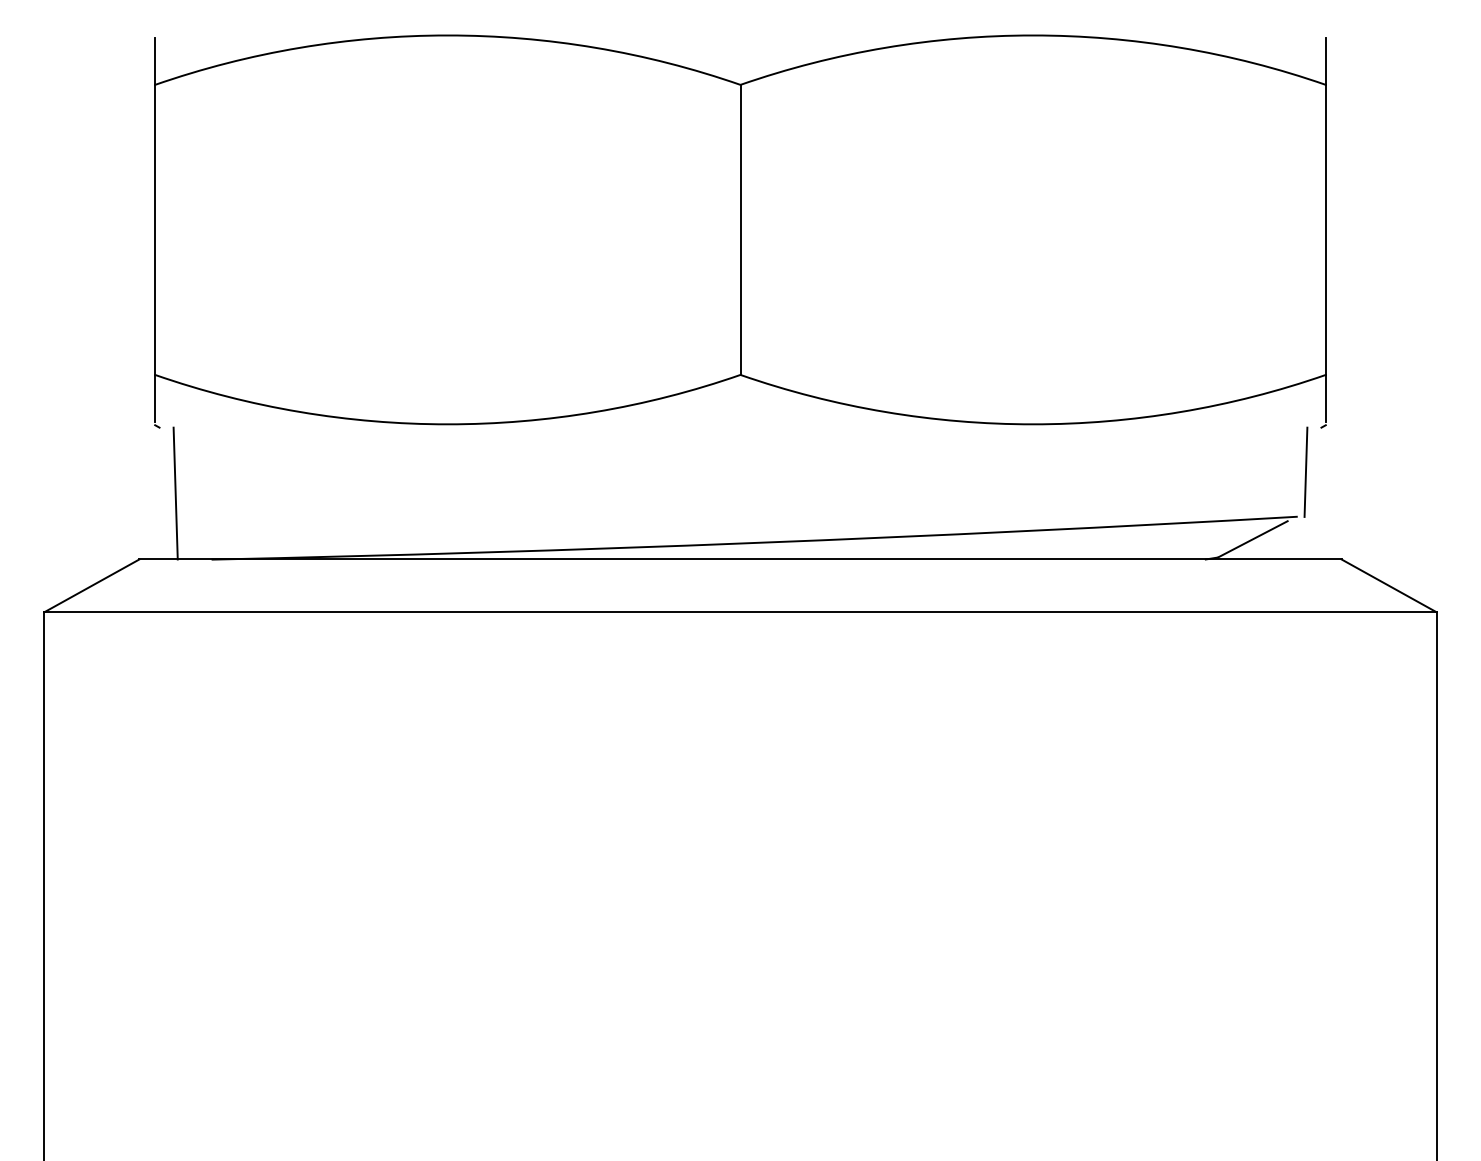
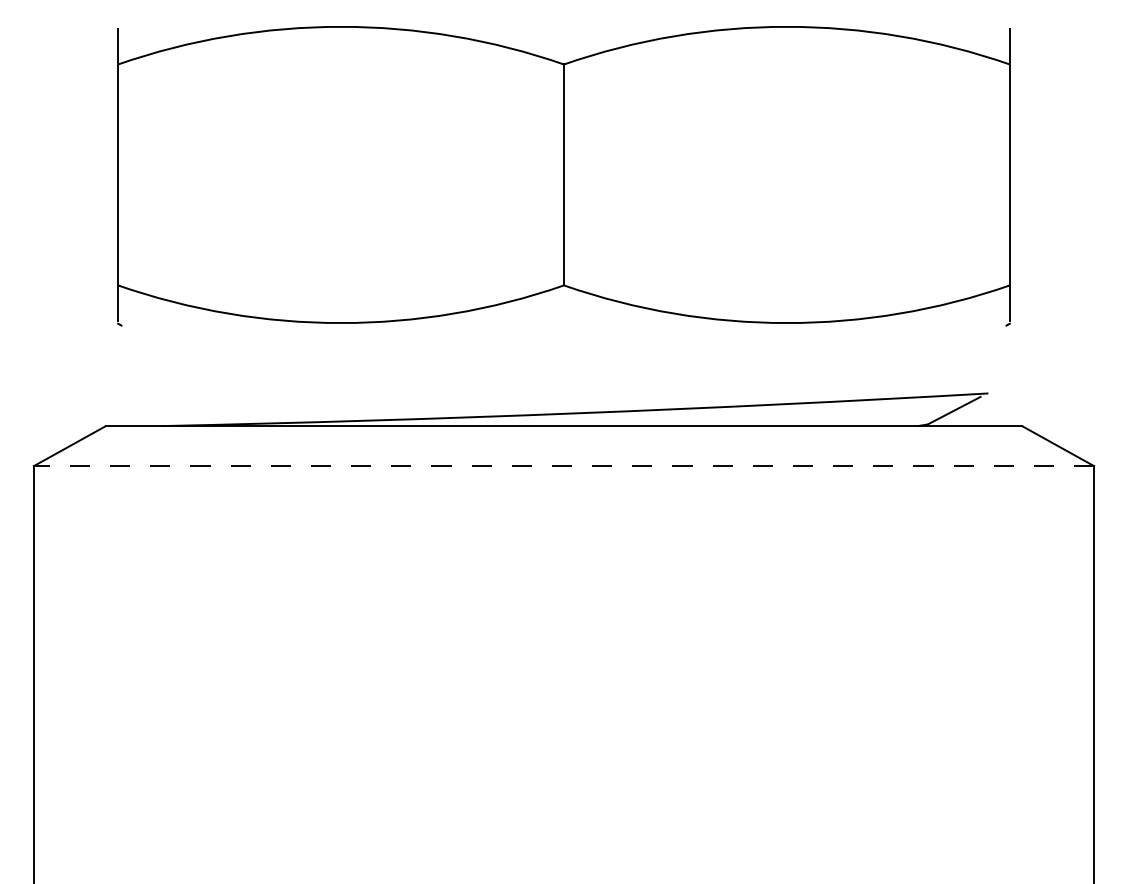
line: (1305, 471) -> (994, 358), removed
line: (175, 493) -> (133, 375), removed
line: (740, 612) -> (564, 466), solid -> dashed

